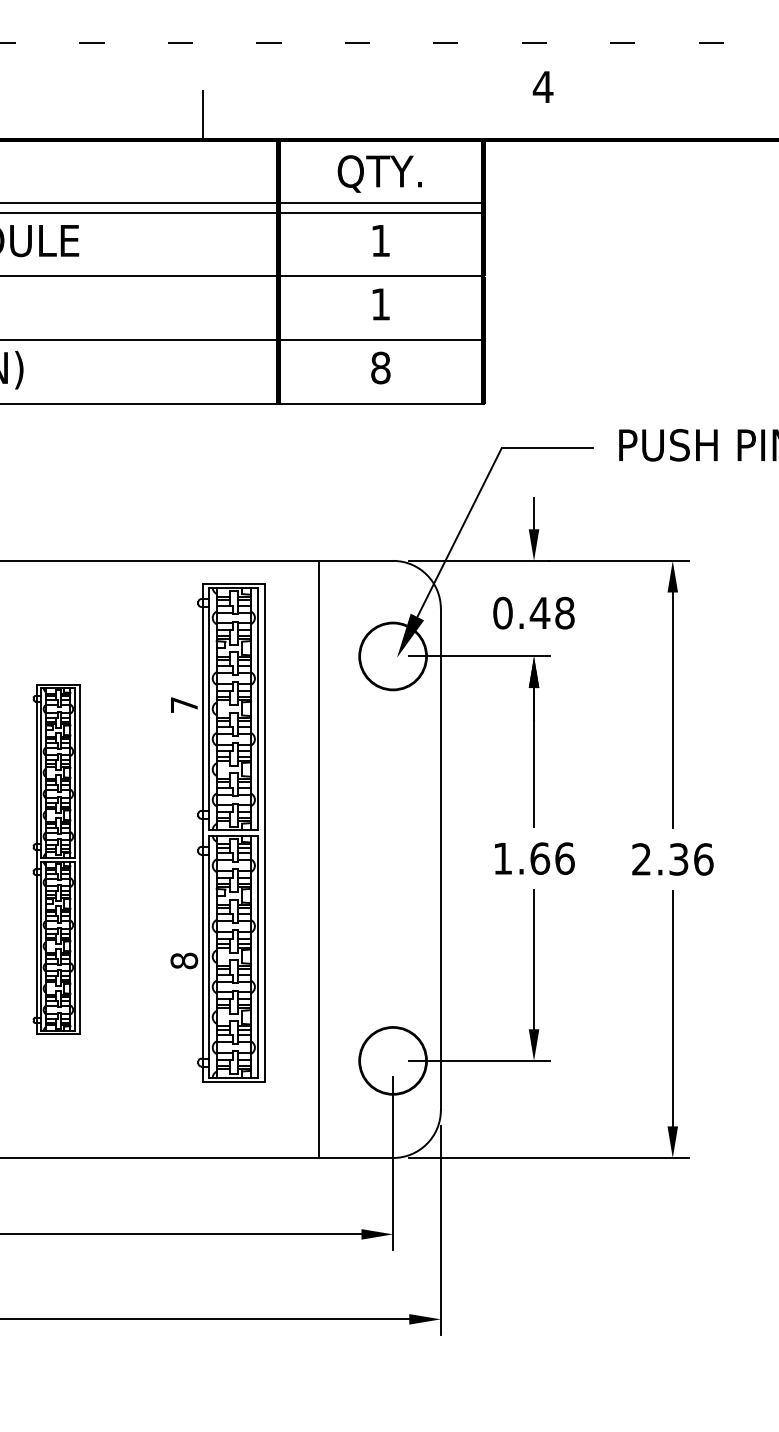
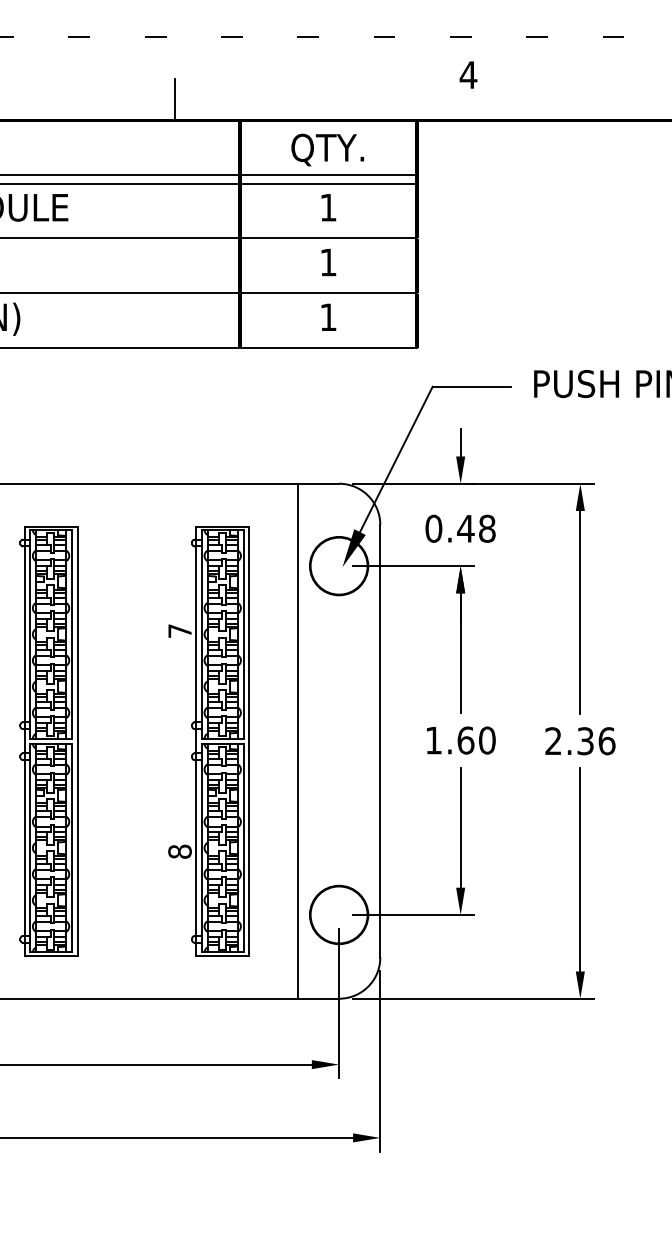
text: (380, 368) -> (328, 317), 8 -> 1
part: (217, 833) -> (208, 741), moved
line: (318, 858) -> (297, 740), moved
text: (565, 858) -> (487, 740), 1.66 -> 1.60
part: (56, 859) -> (48, 741), size x1.43

